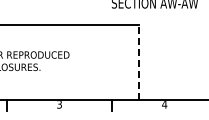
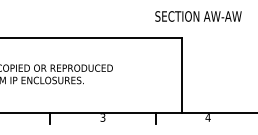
line: (139, 62) -> (182, 75), dashed -> solid

